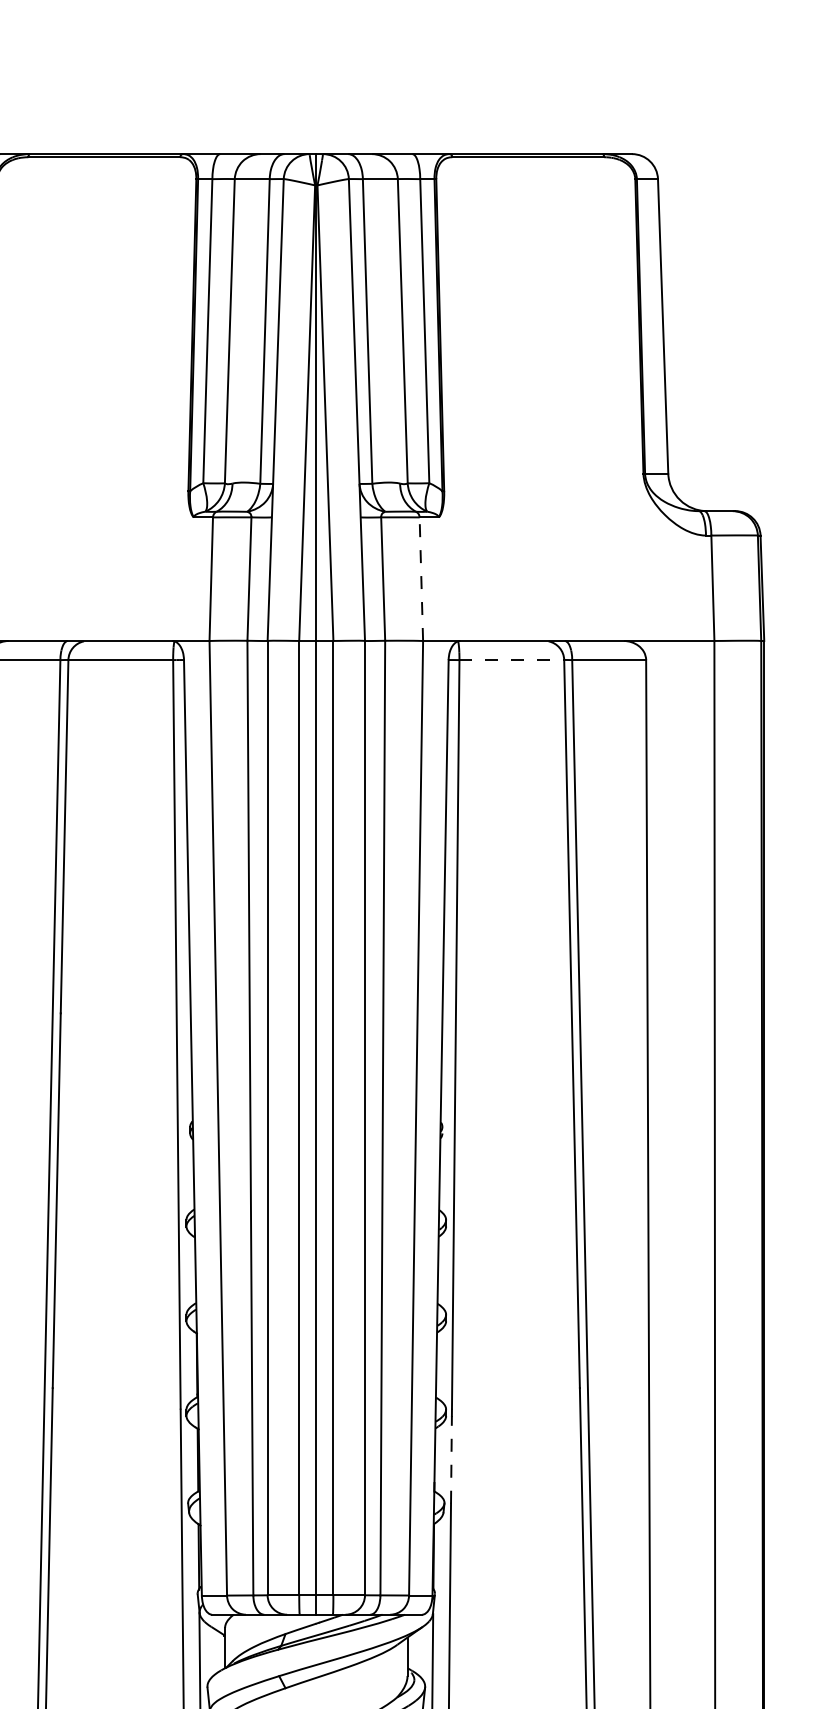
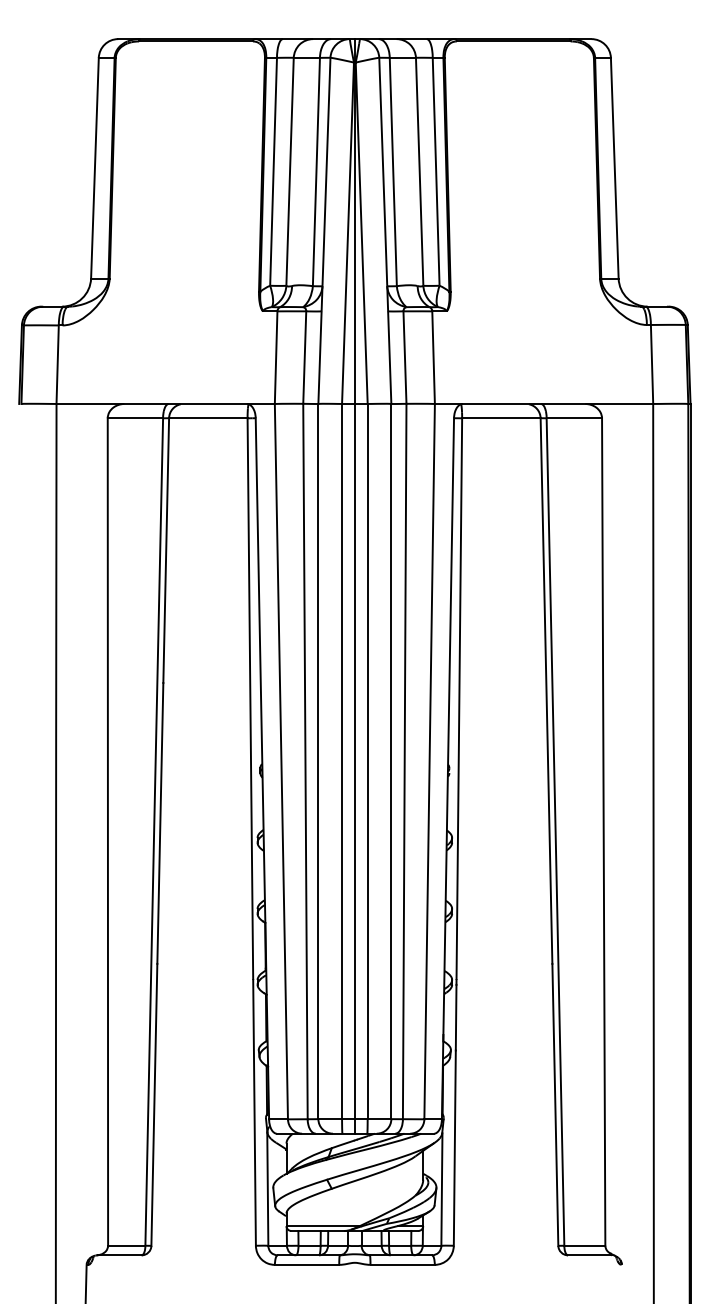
line: (421, 578) -> (433, 357), dashed -> solid
line: (511, 660) -> (501, 418), dashed -> solid
line: (451, 1459) -> (456, 1017), dashed -> solid

